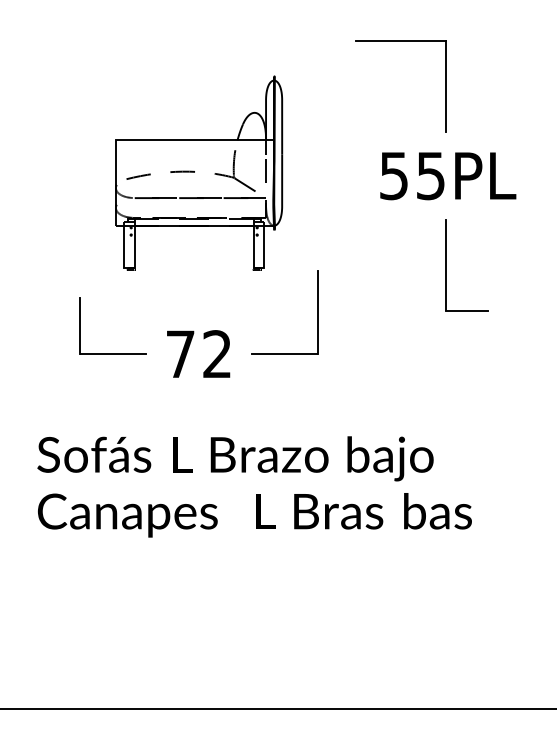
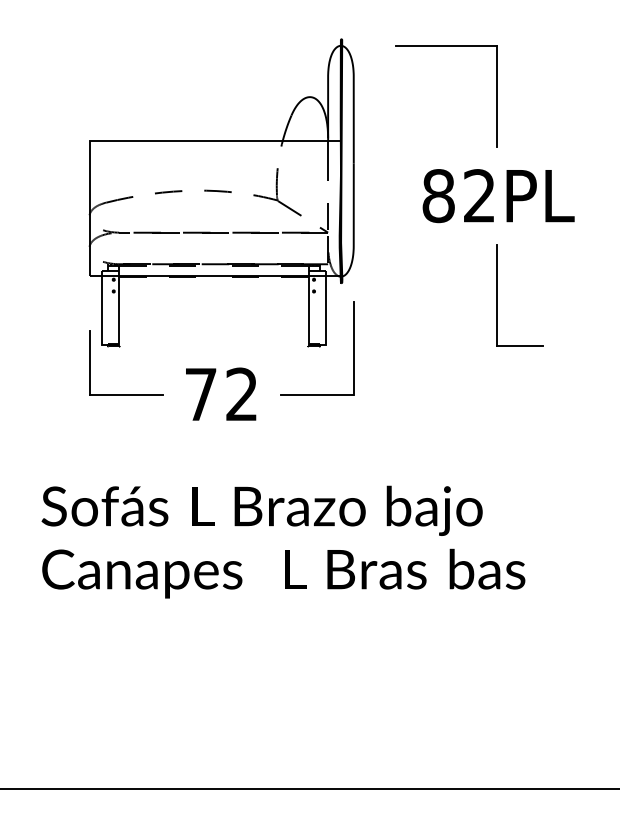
part: (198, 172) -> (220, 192), size x1.43
text: (411, 175) -> (458, 195), 55PL -> 82PL

